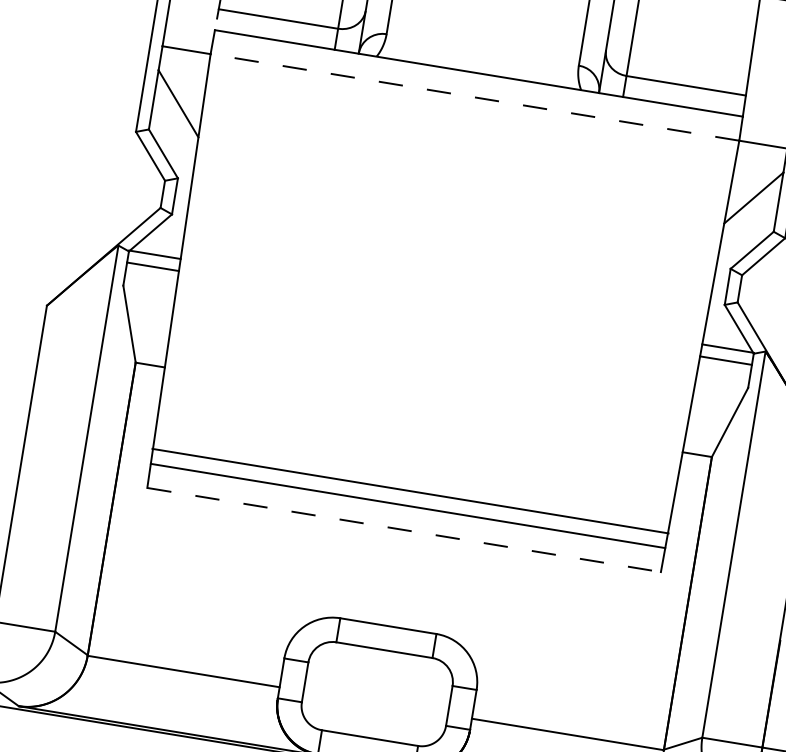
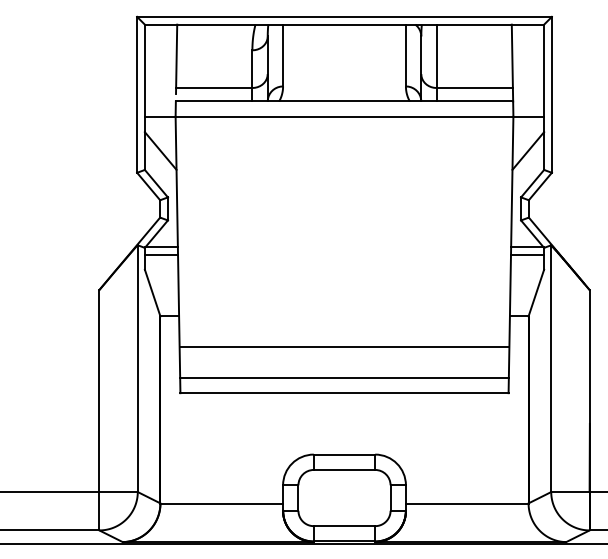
line: (475, 96) -> (344, 116), dashed -> solid
line: (410, 491) -> (344, 347), moved
line: (405, 530) -> (345, 393), dashed -> solid

